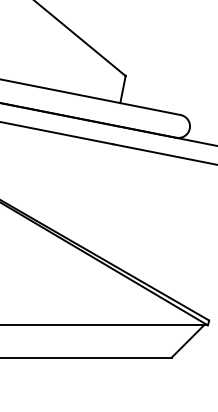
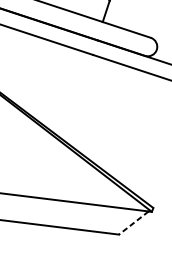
line: (187, 341) -> (133, 222), solid -> dashed

